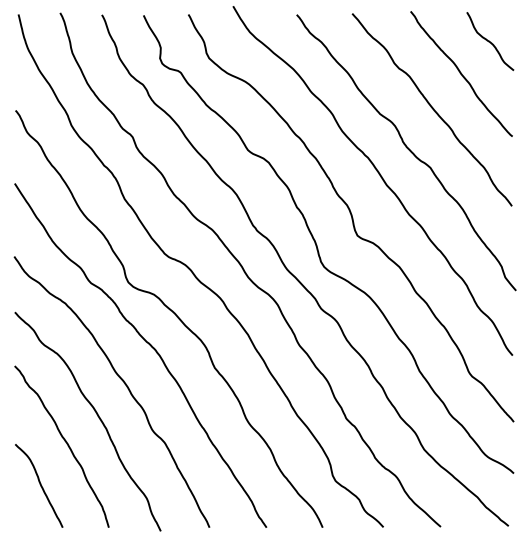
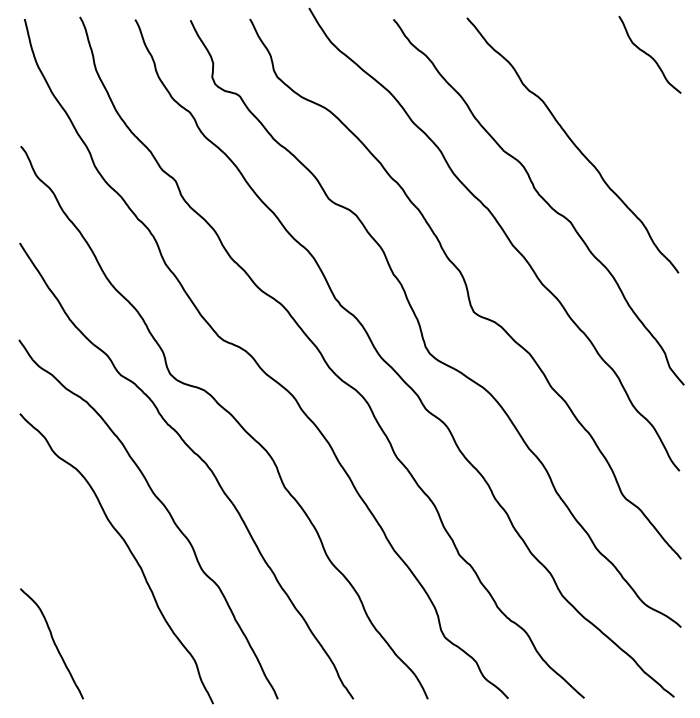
curve: (461, 73) -> (611, 97), removed
curve: (66, 444) -> (88, 588), removed

